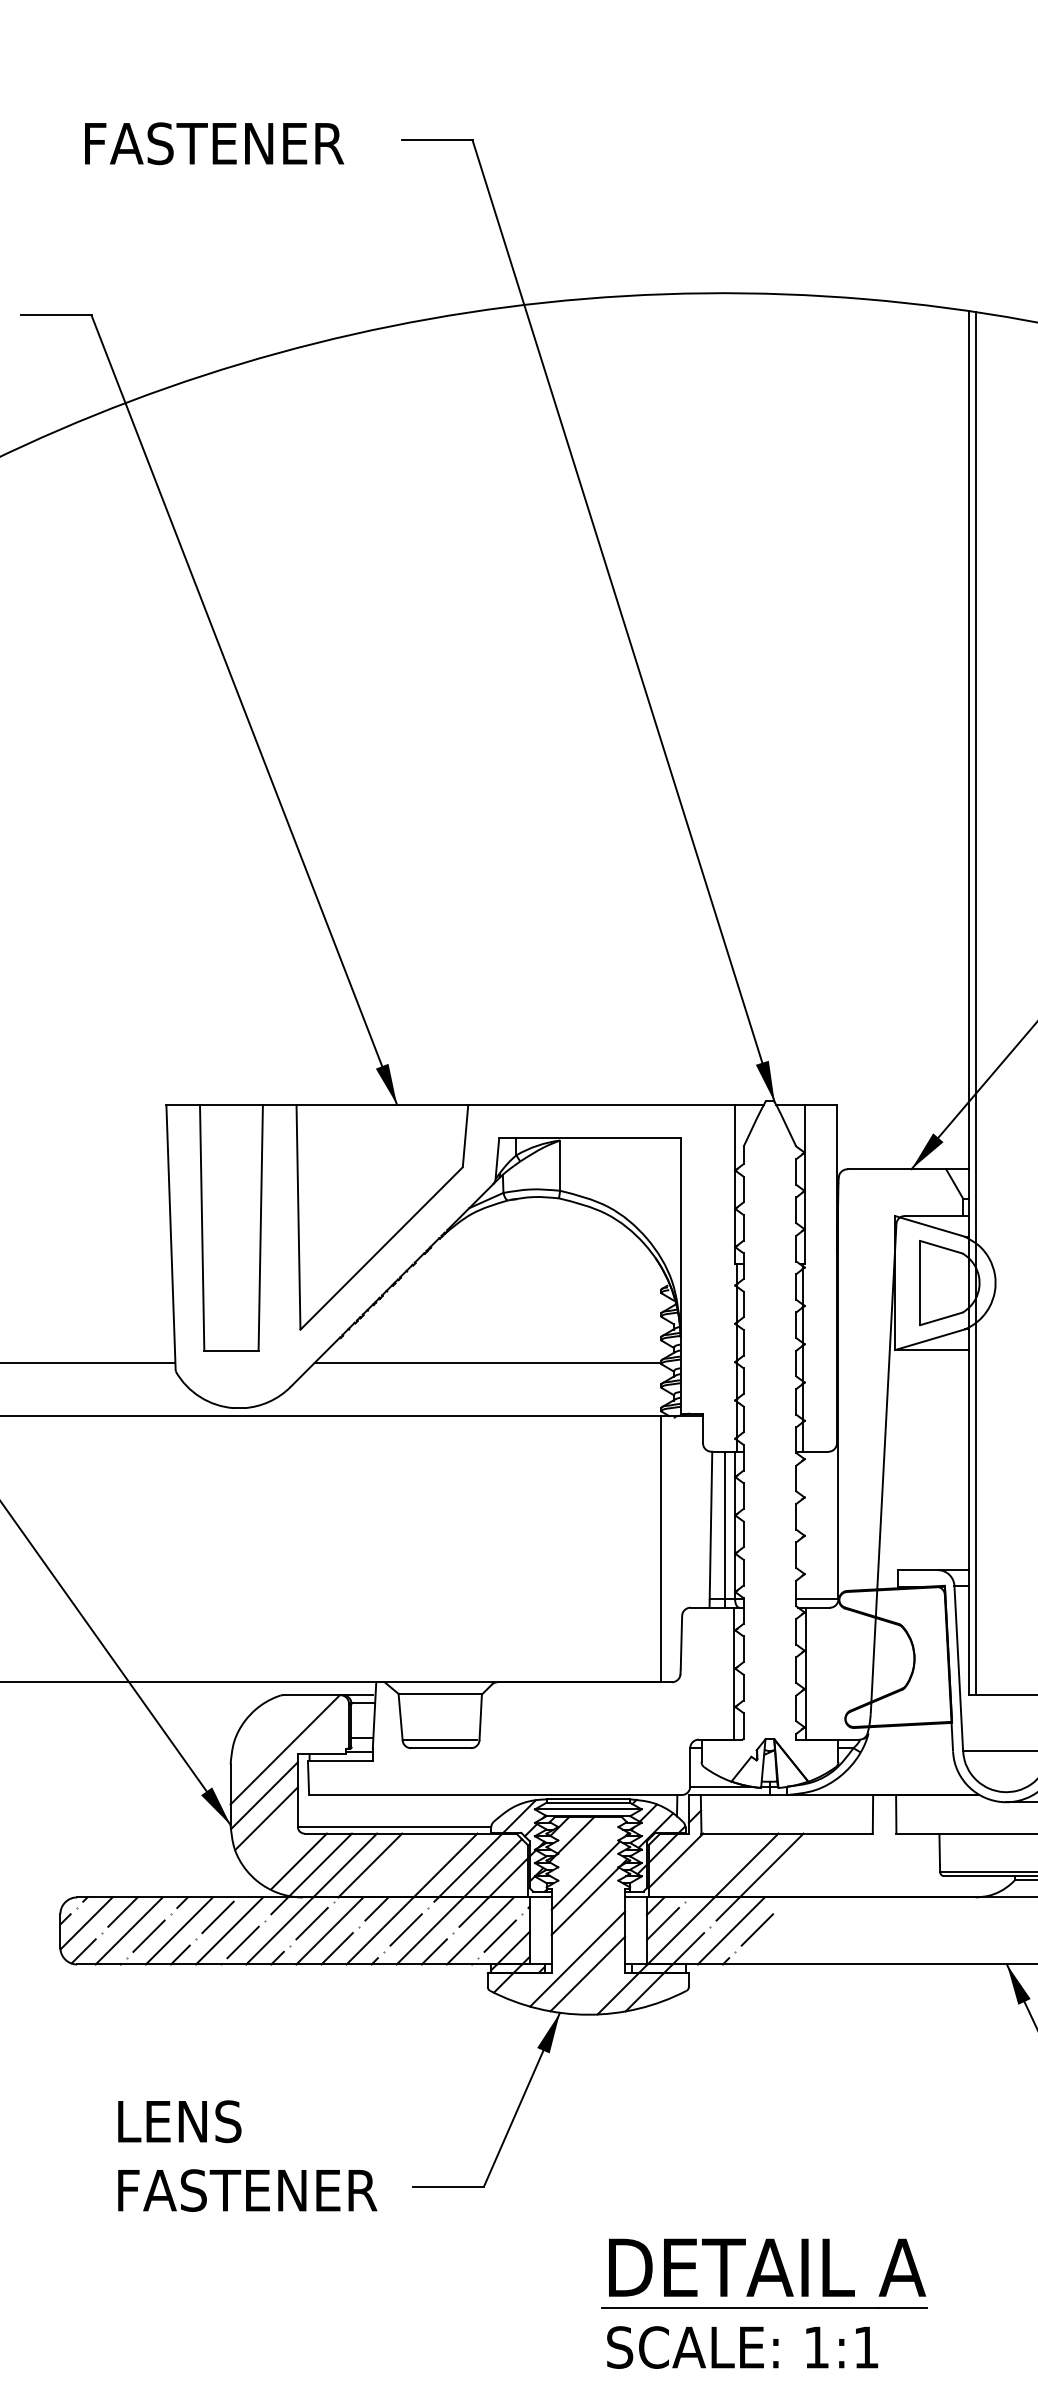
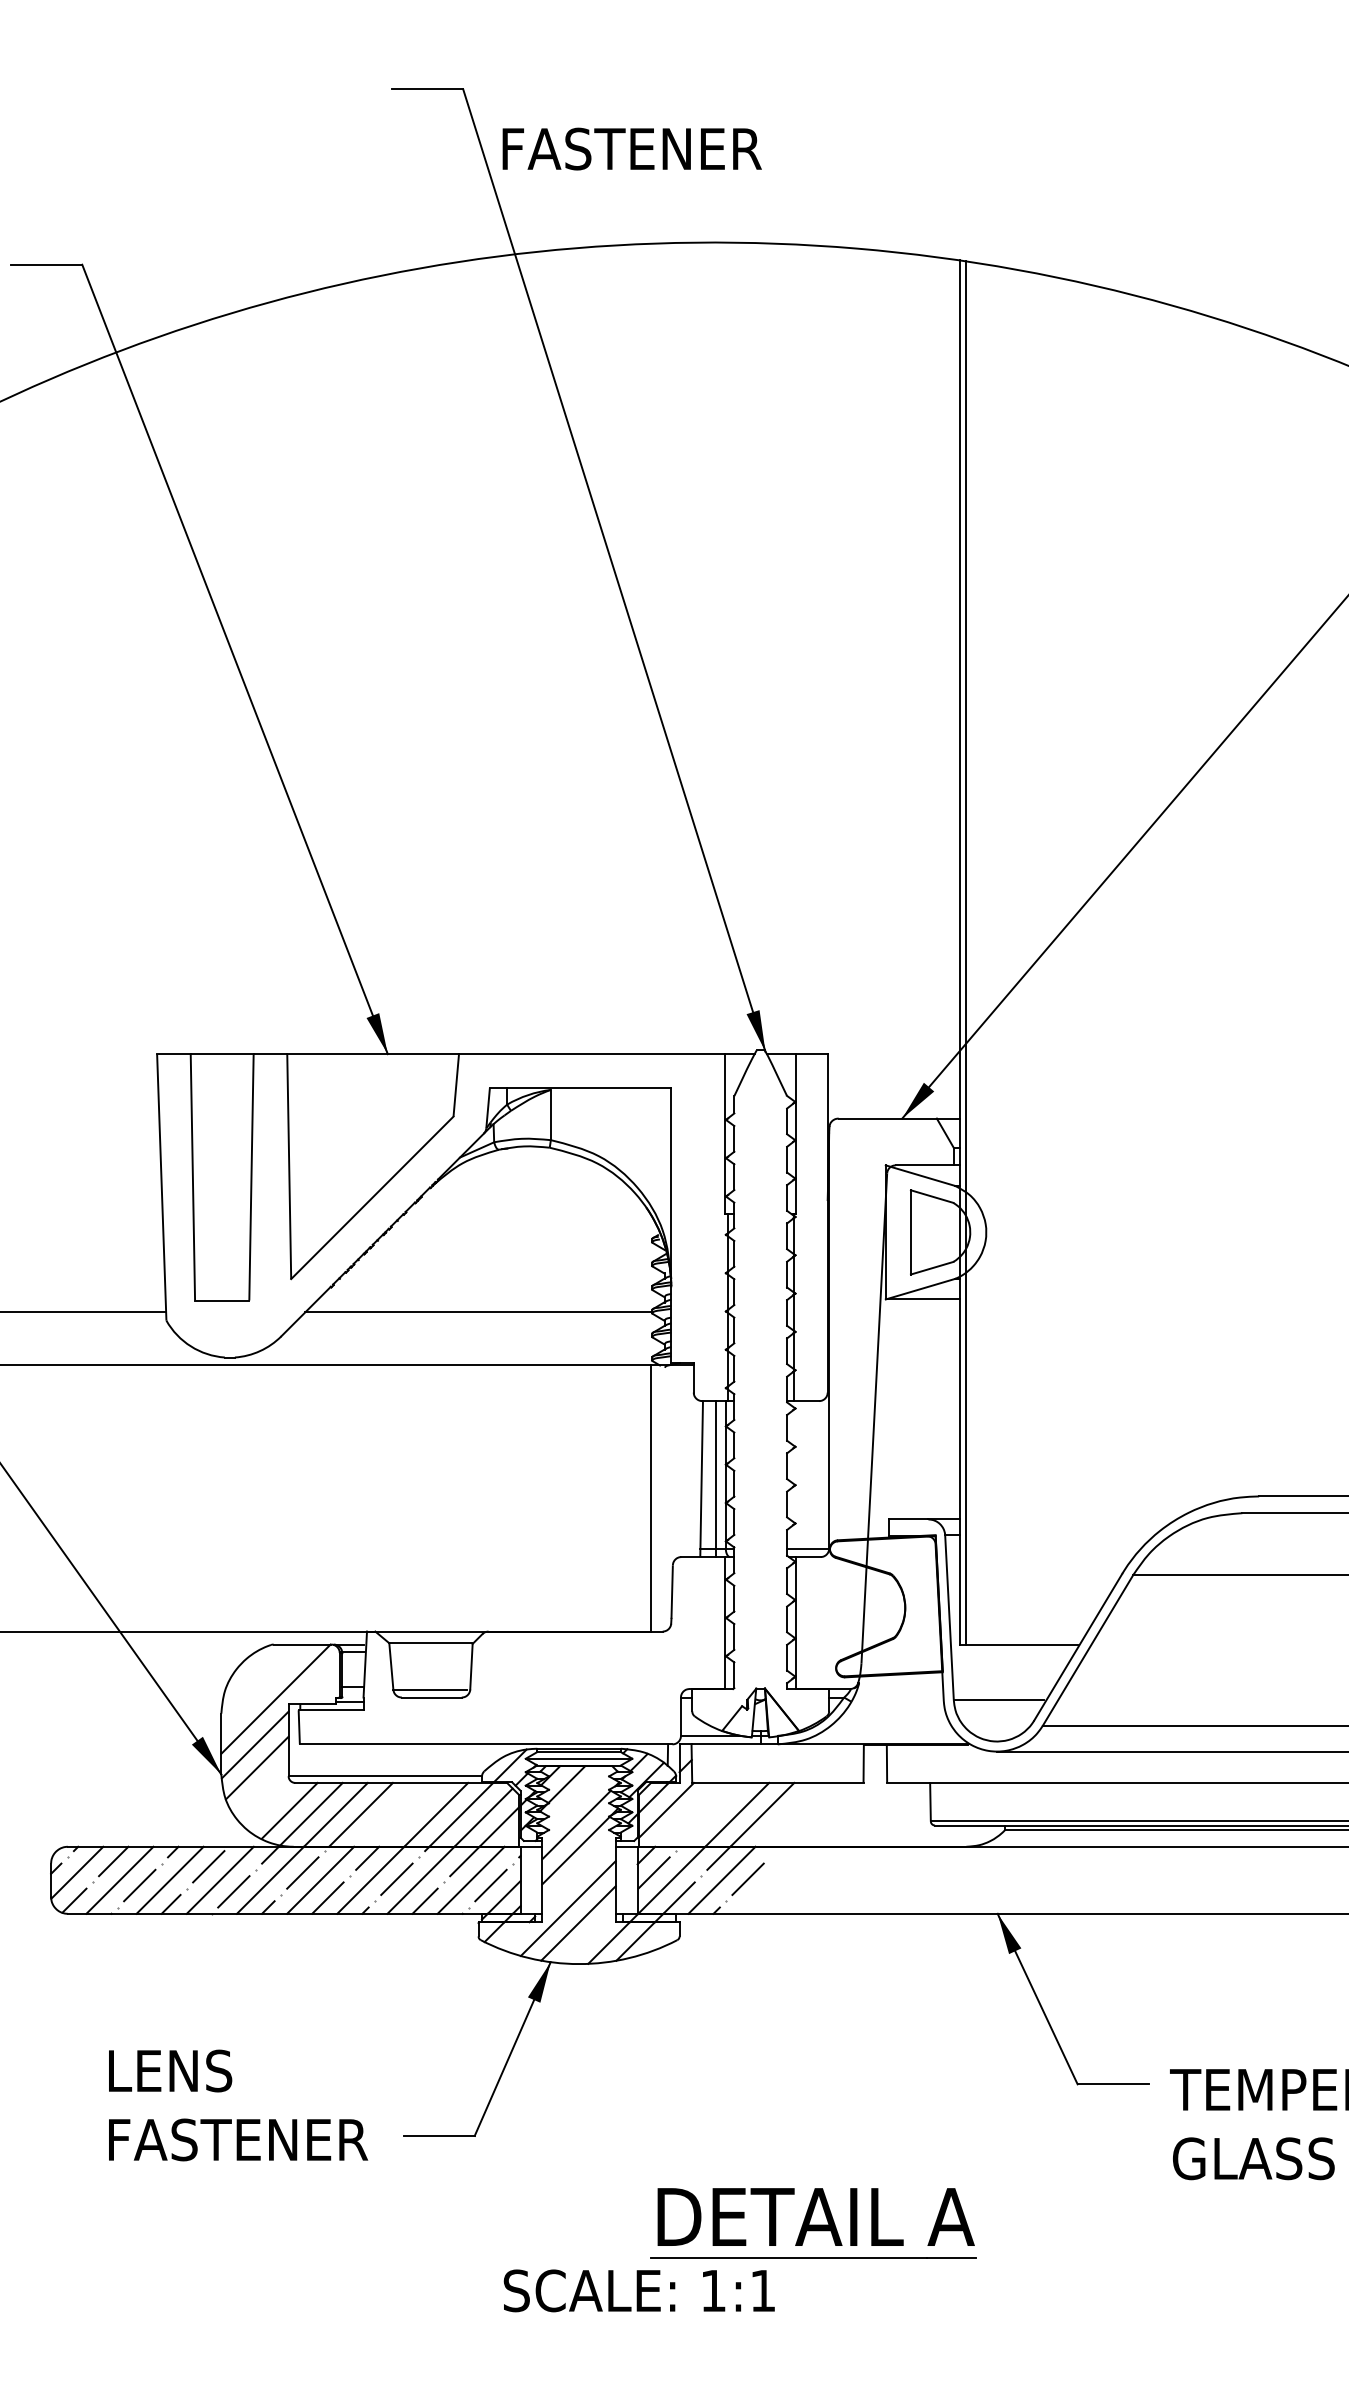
text: (213, 143) -> (631, 148), moved
part: (764, 2274) -> (813, 2223), moved
text: (741, 2347) -> (638, 2290), moved

